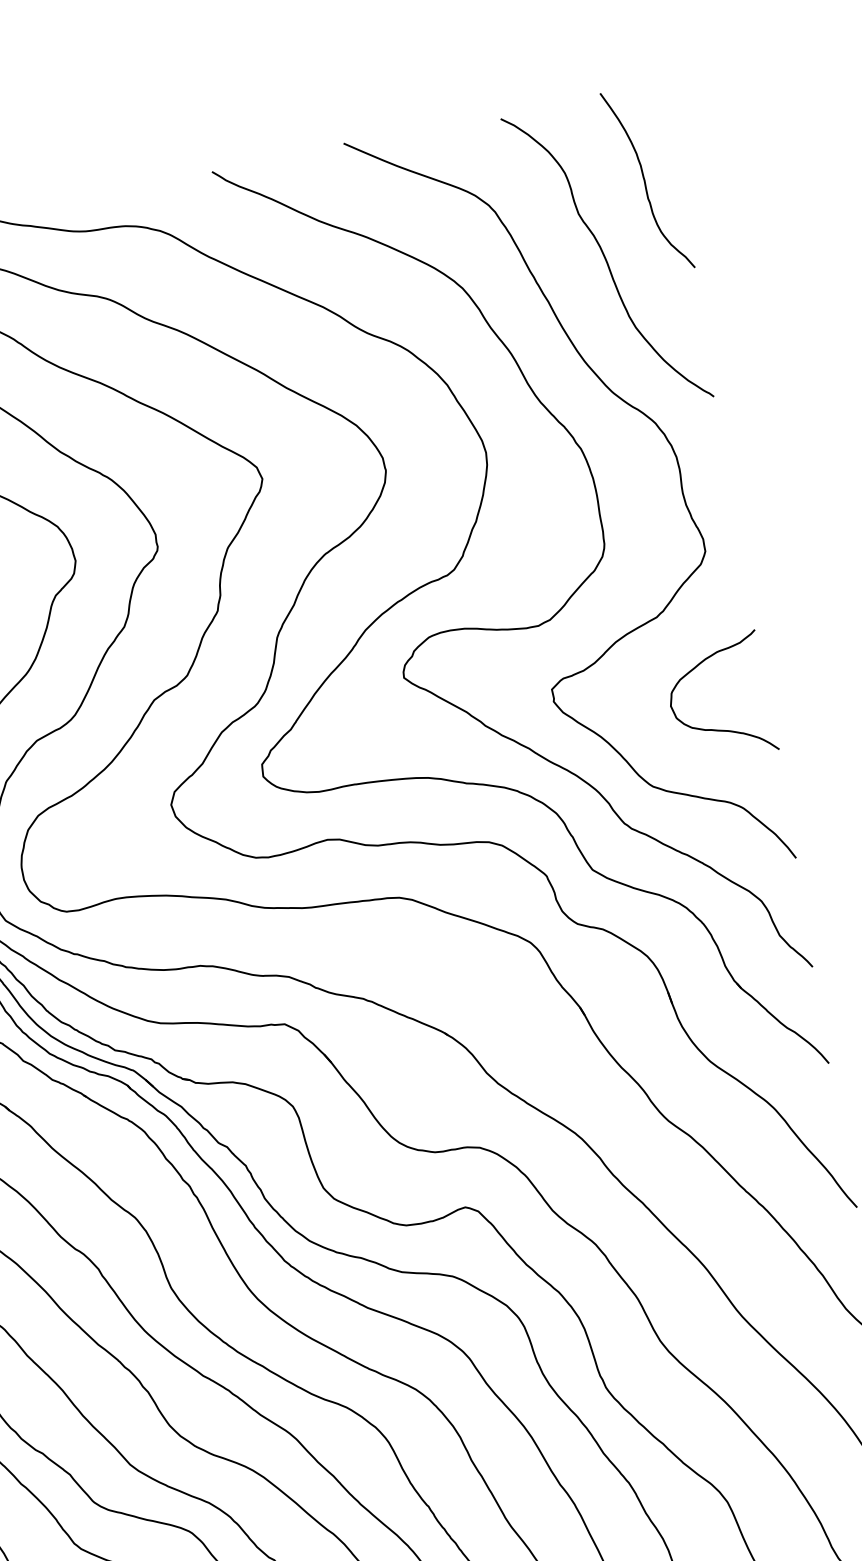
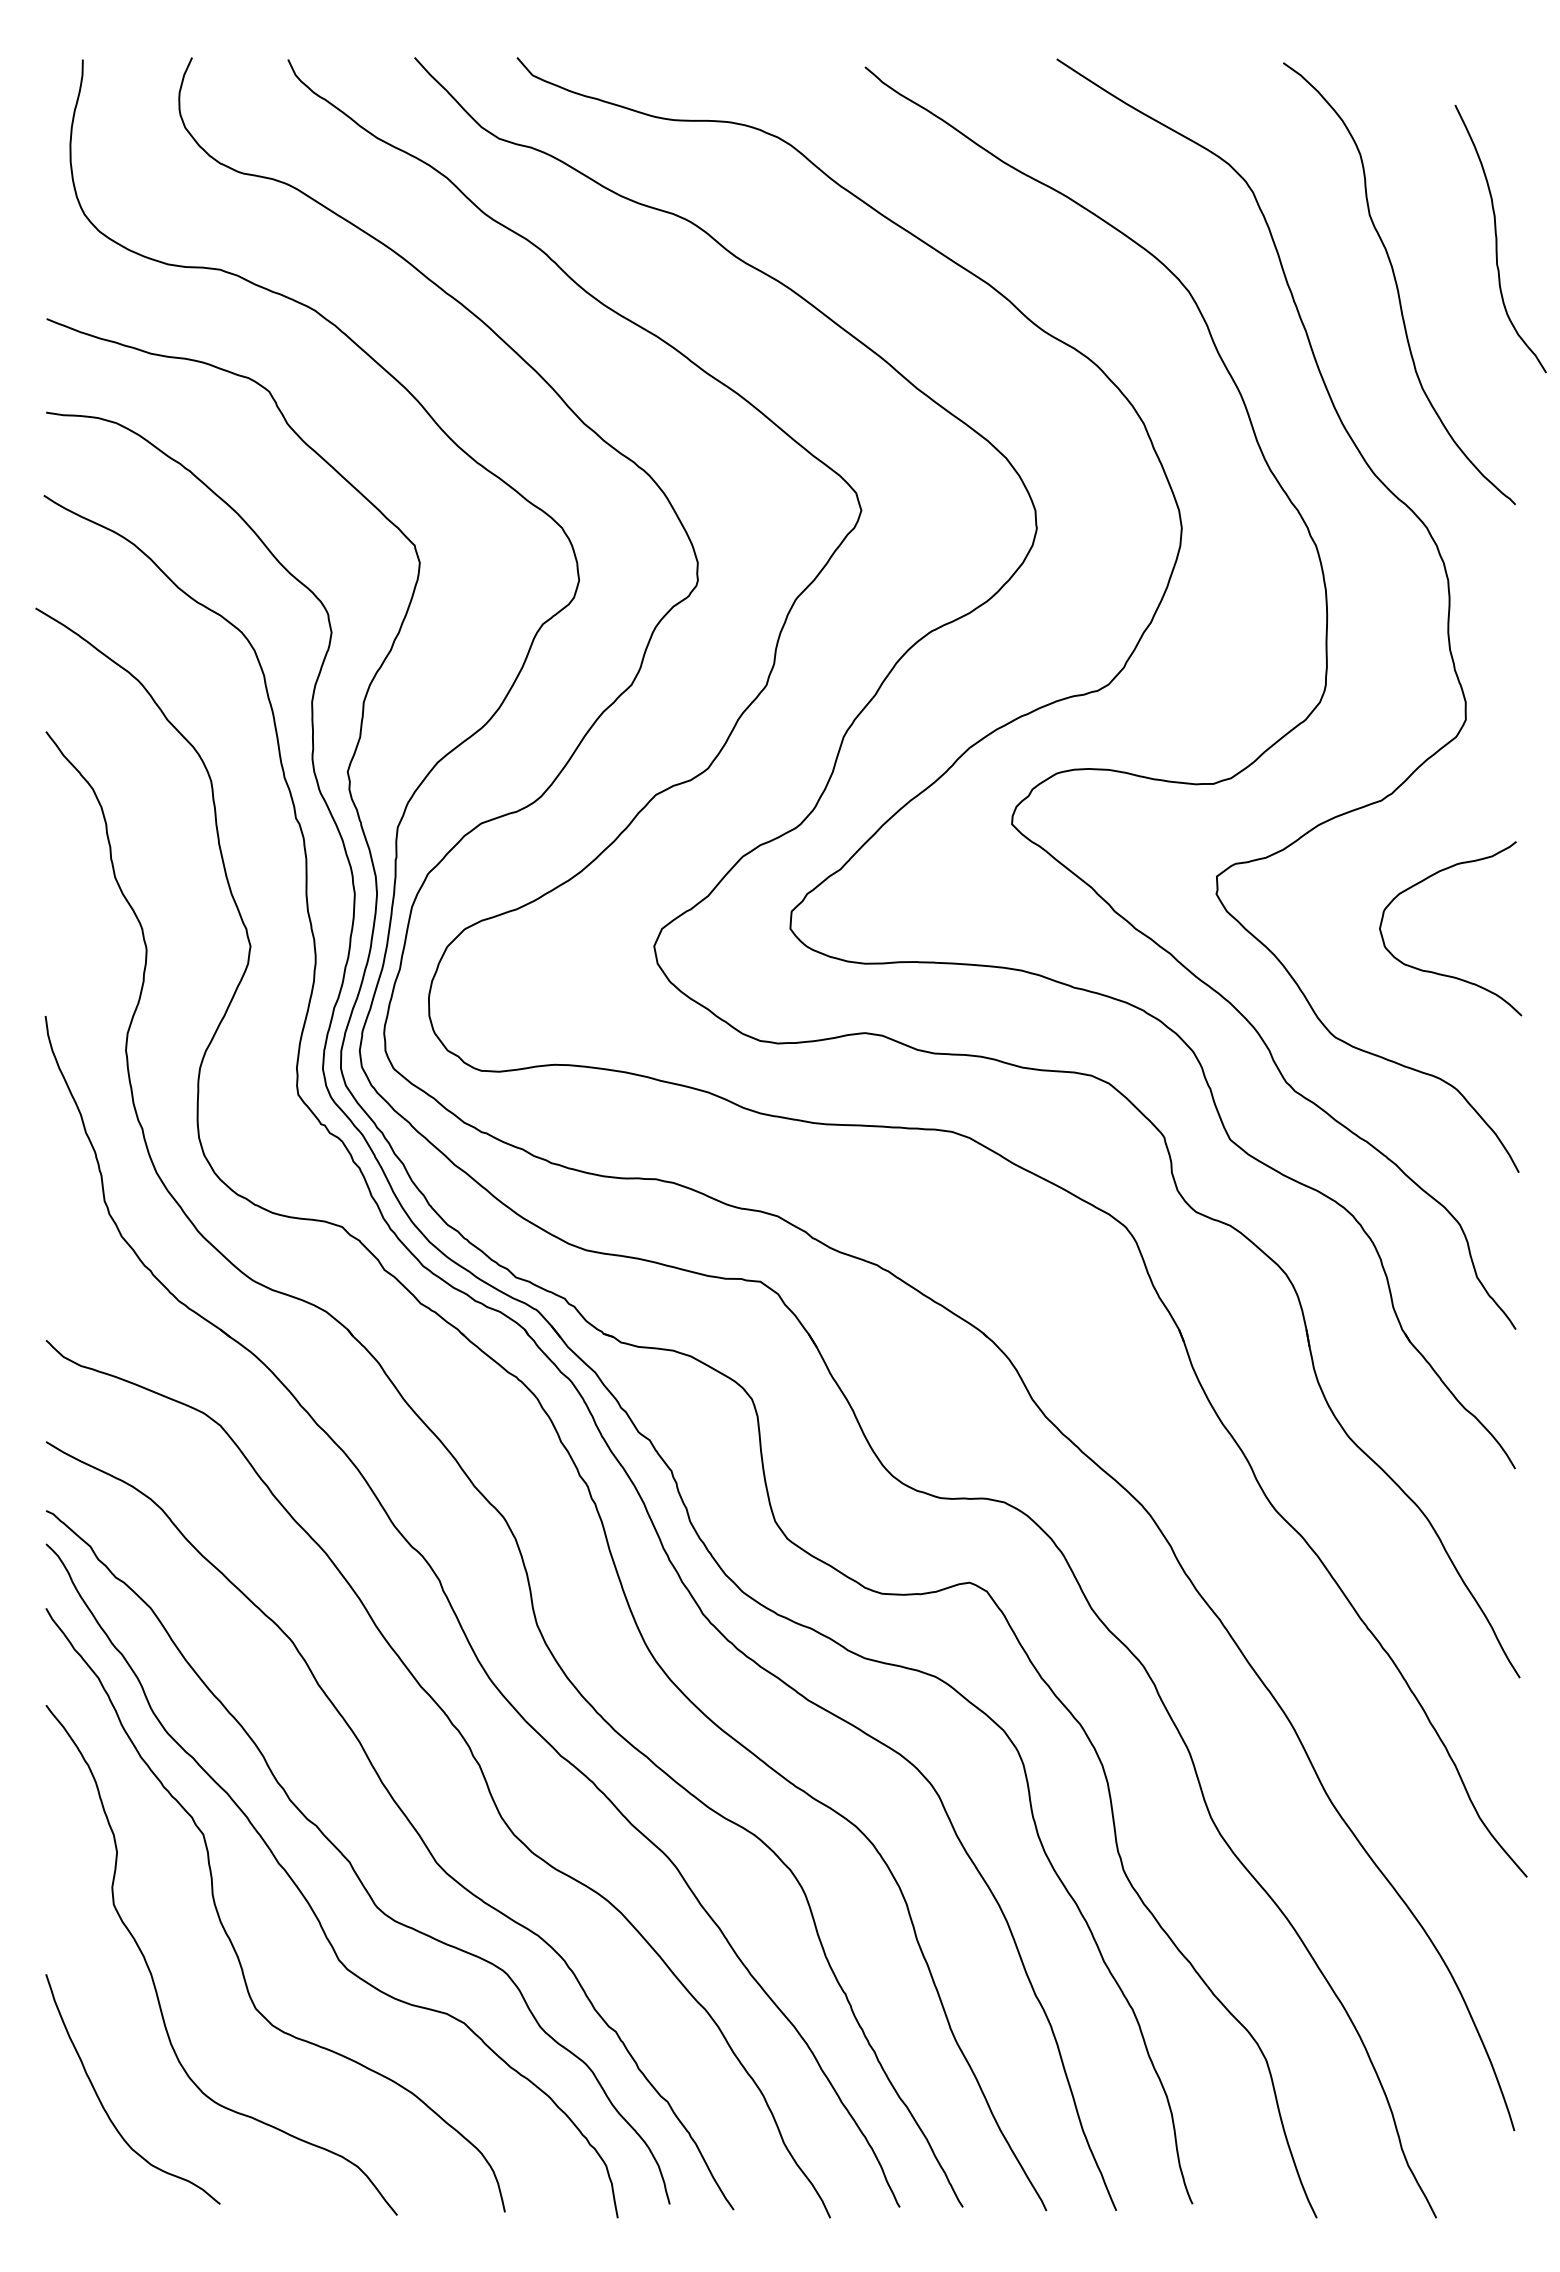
curve: (645, 181) -> (1497, 239), moved

